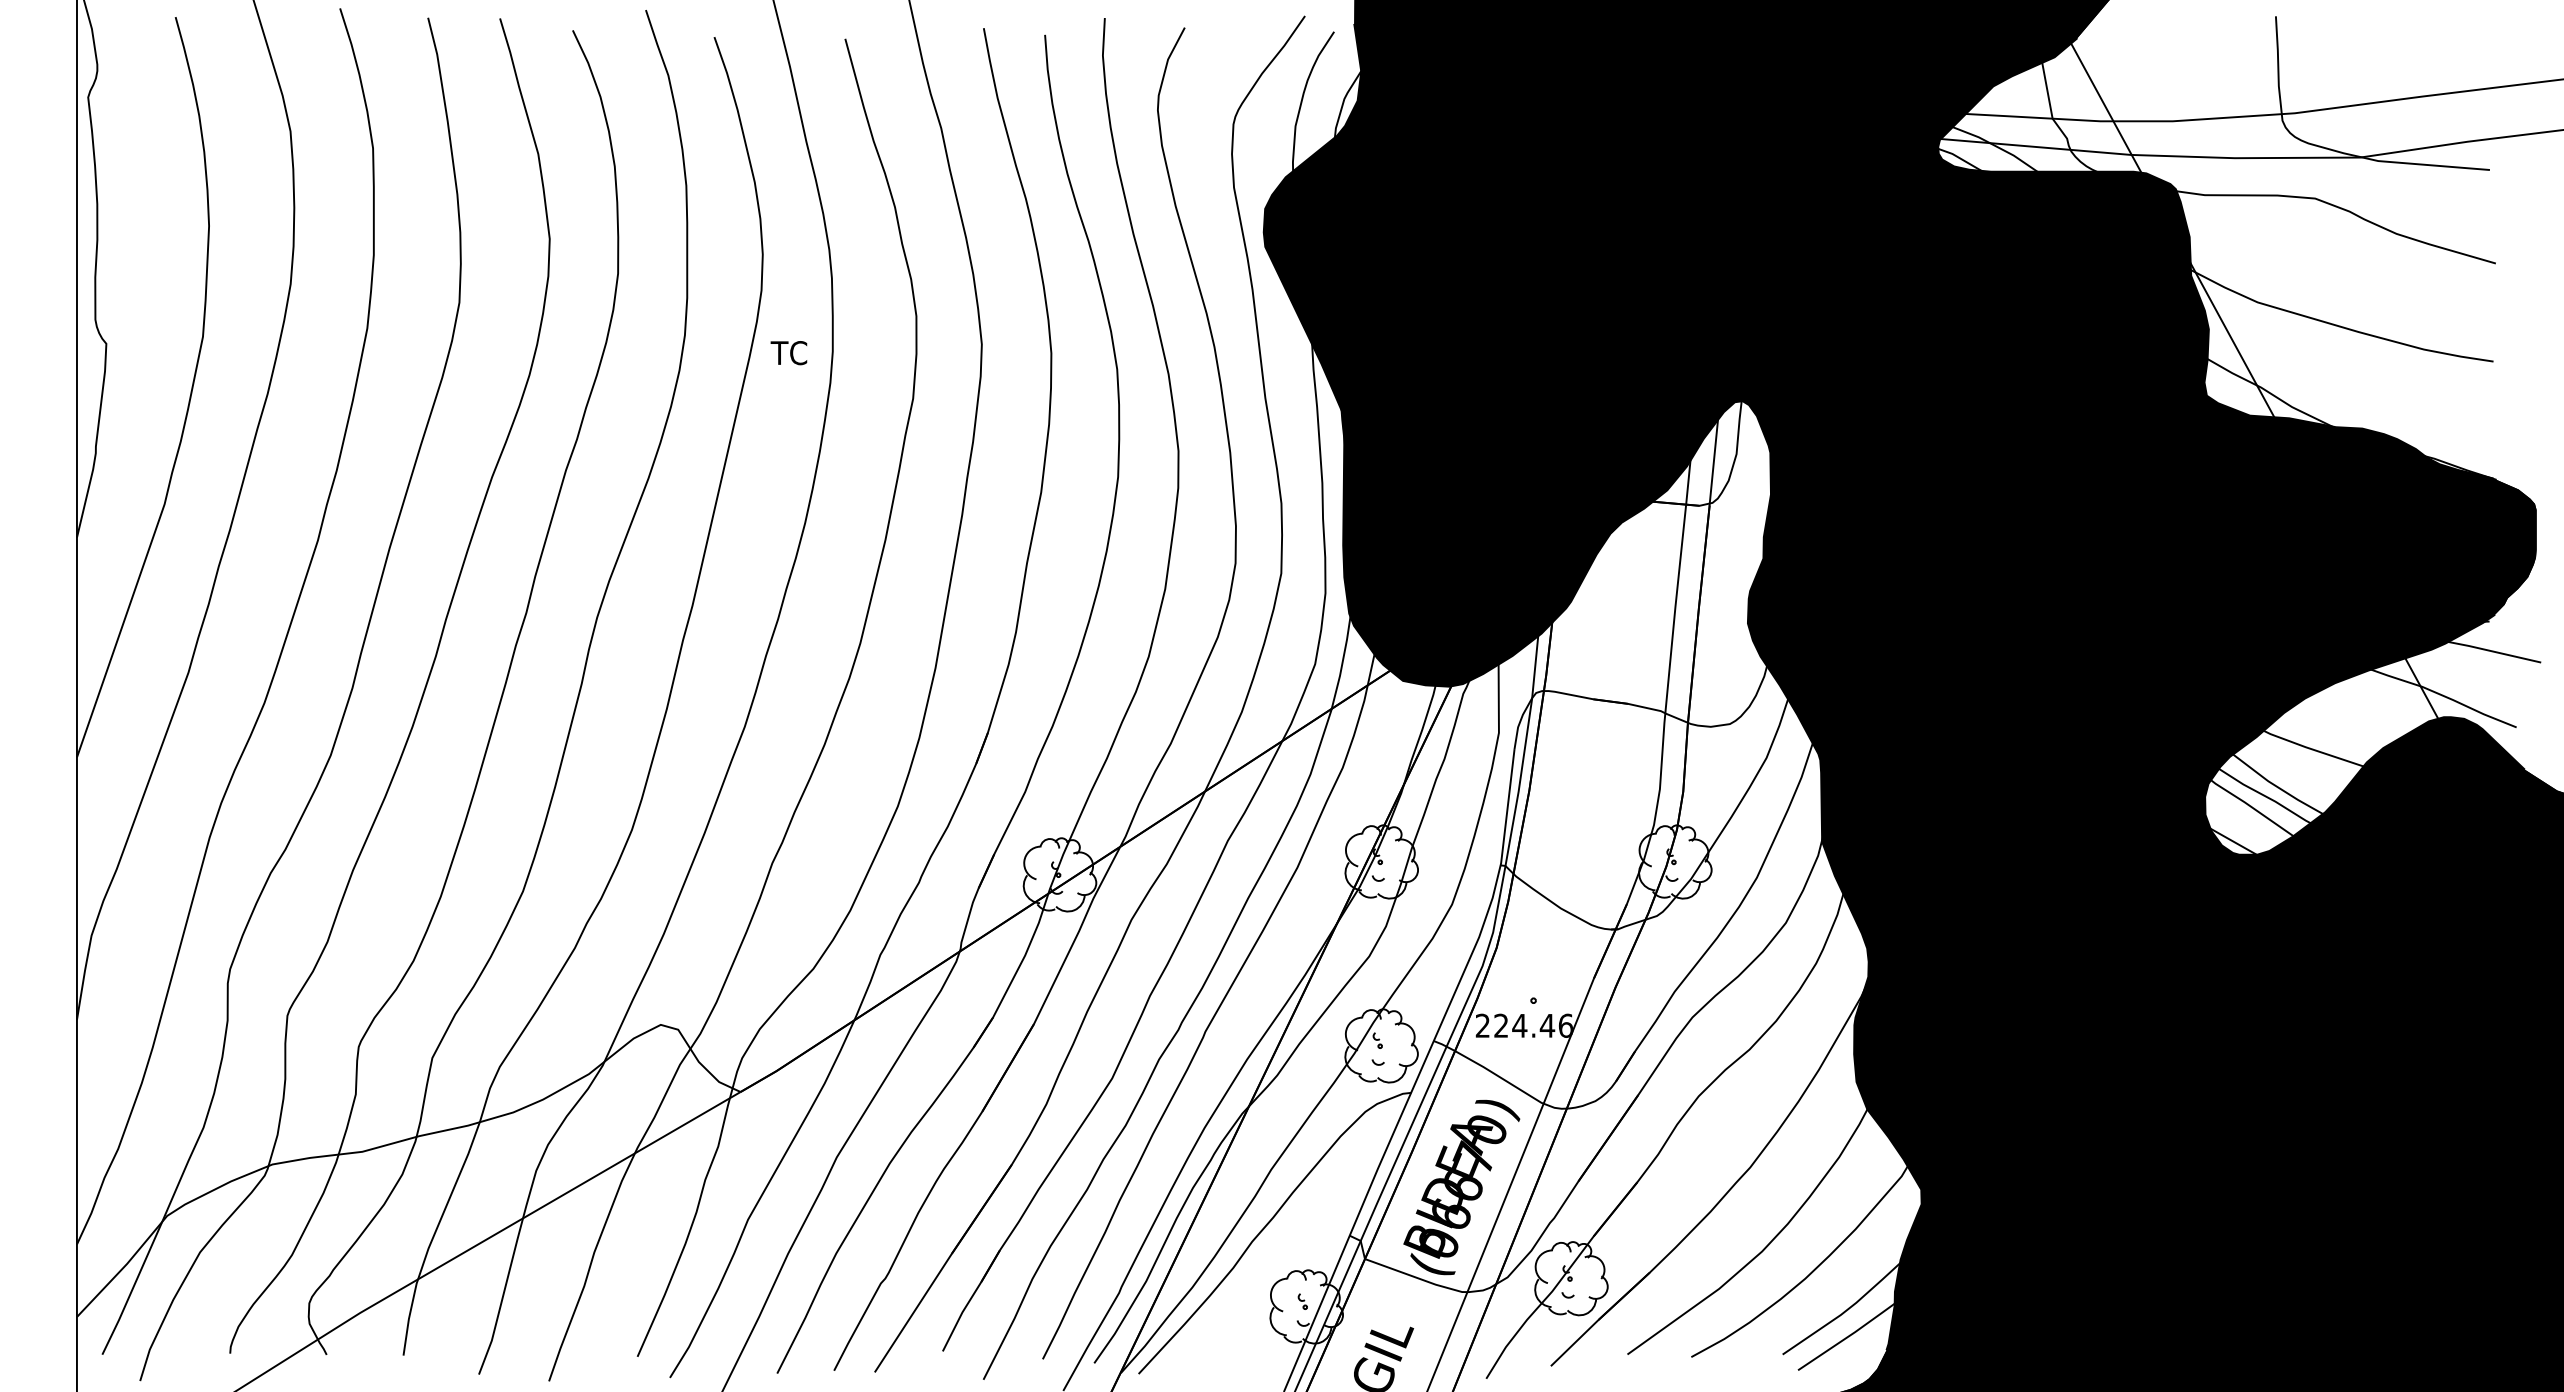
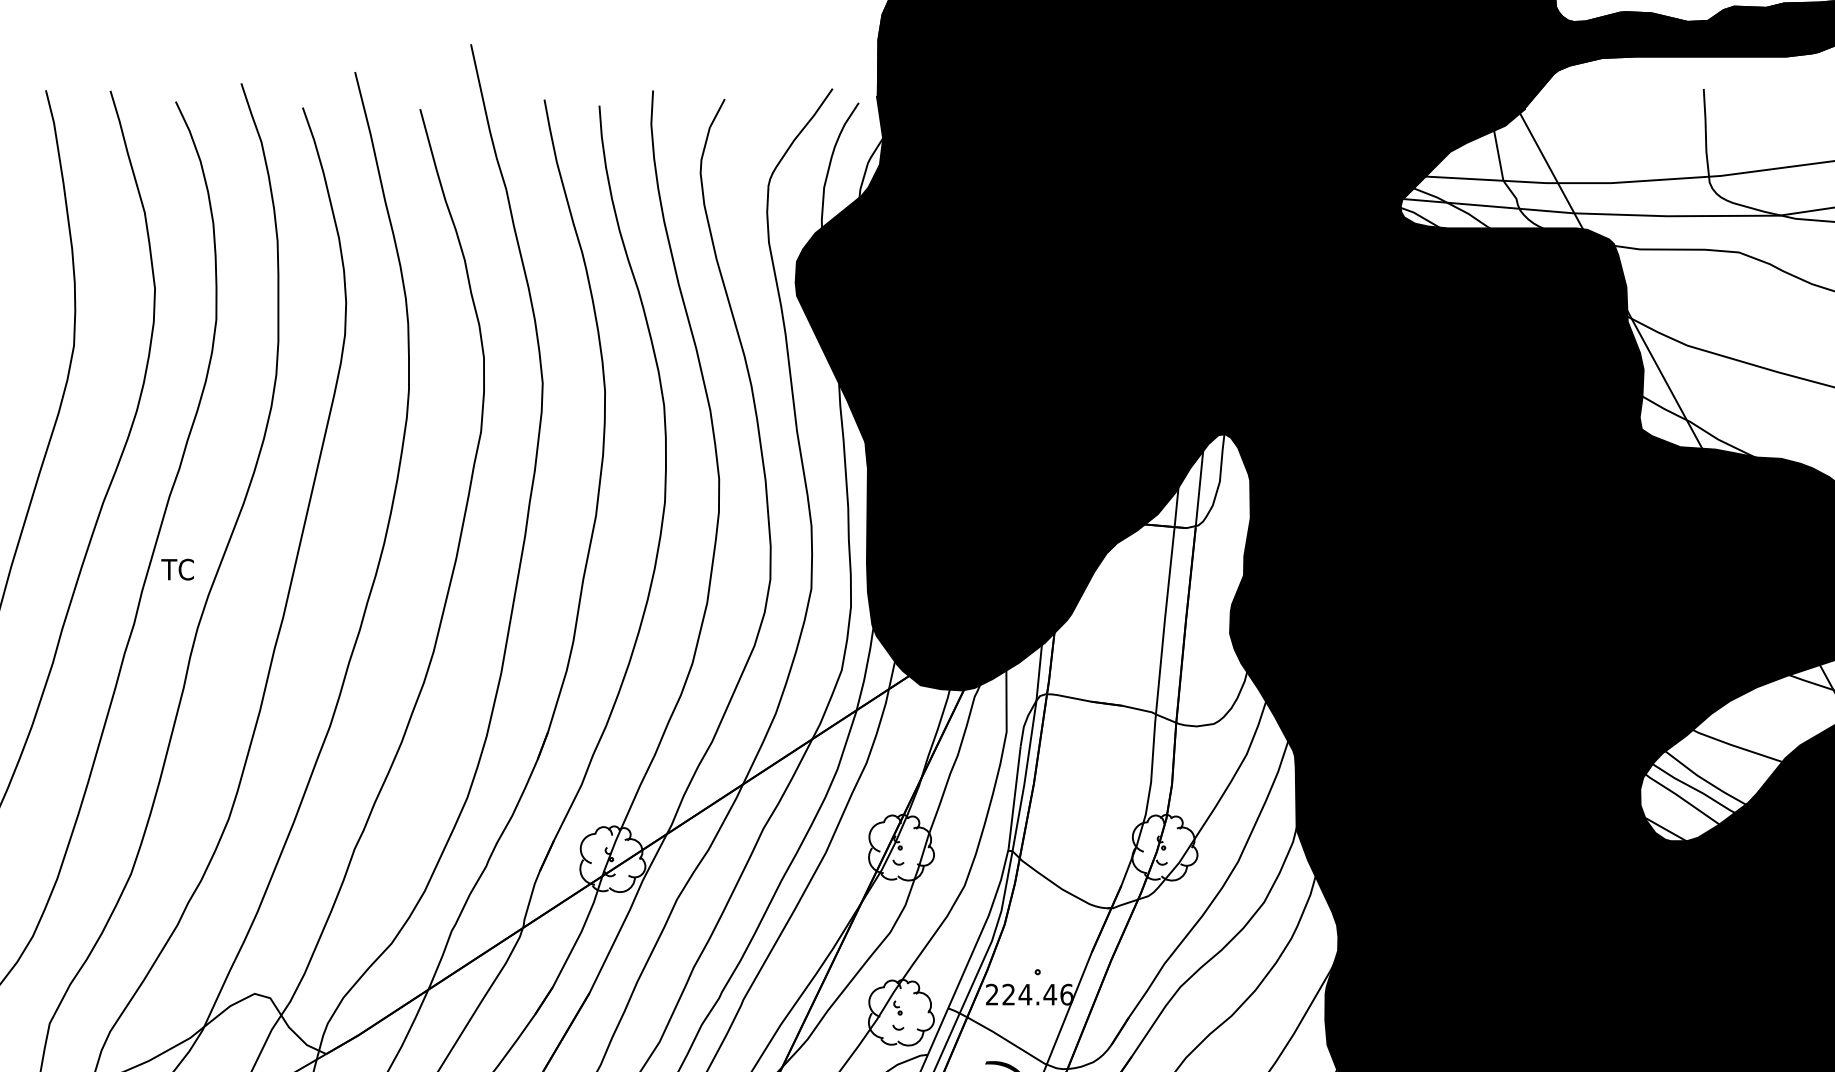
text: (788, 353) -> (177, 570), moved

